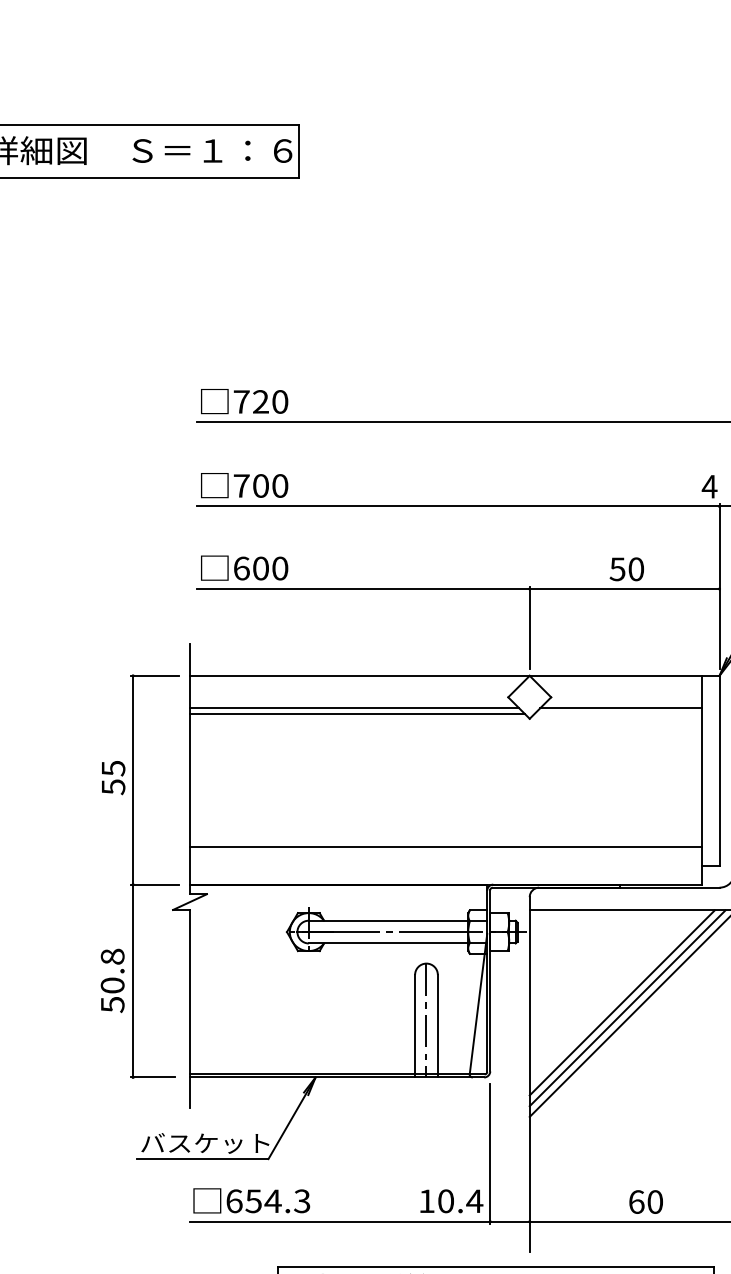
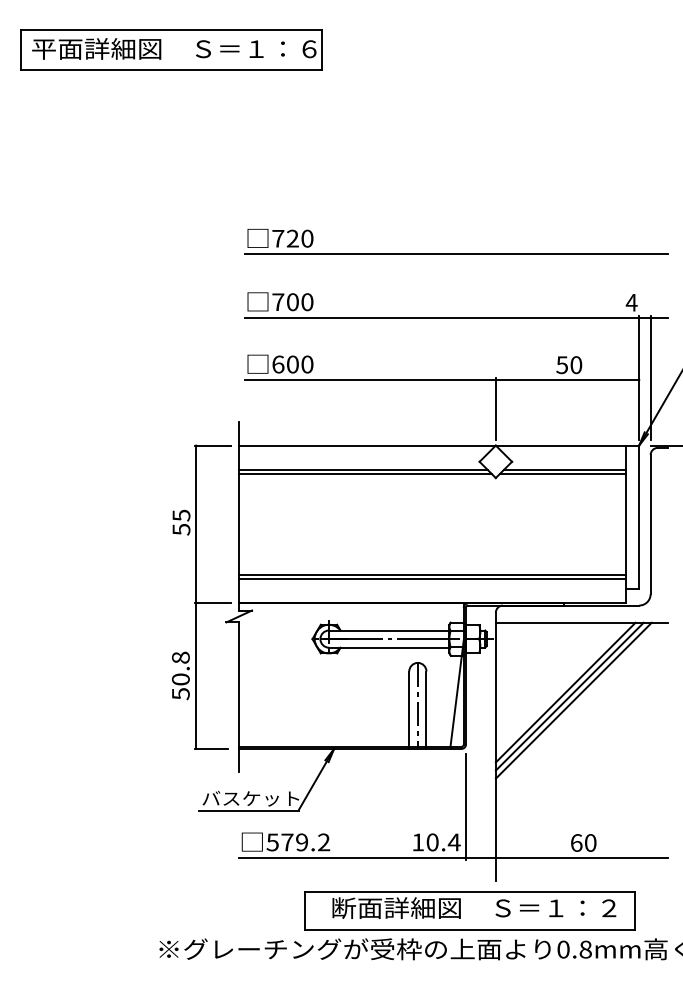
line: (617, 714) -> (562, 474), added
line: (445, 851) -> (432, 578), added
text: (268, 1201) -> (298, 842), 654.3 -> 579.2

